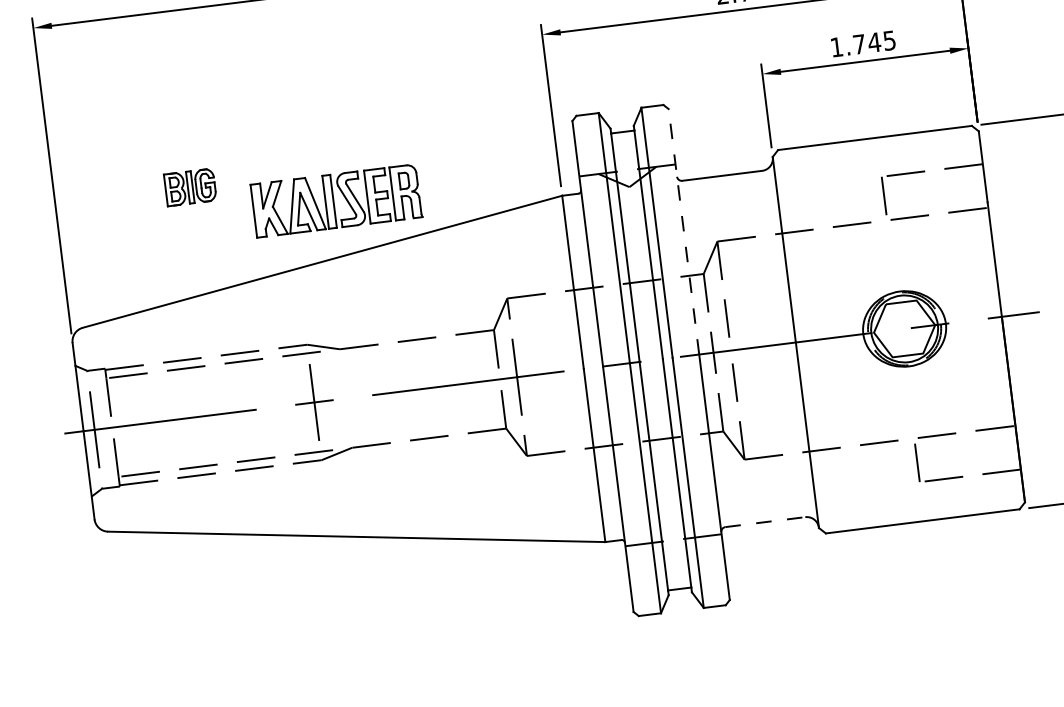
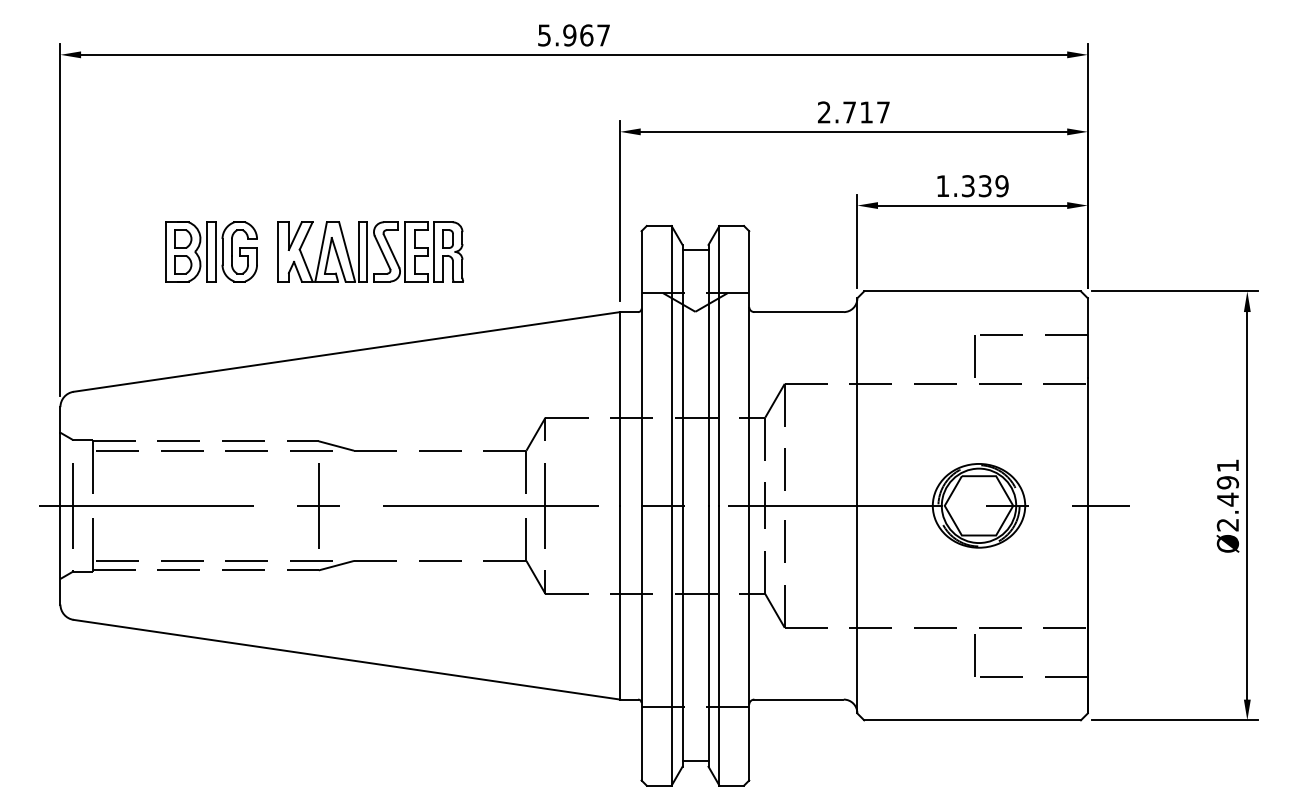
text: (874, 42) -> (985, 186), 1.745 -> 1.339
part: (190, 187) -> (211, 251), size x1.67
part: (336, 200) -> (370, 251), moved
line: (684, 231) -> (749, 368), dashed -> solid
line: (765, 522) -> (799, 699), dashed -> solid

